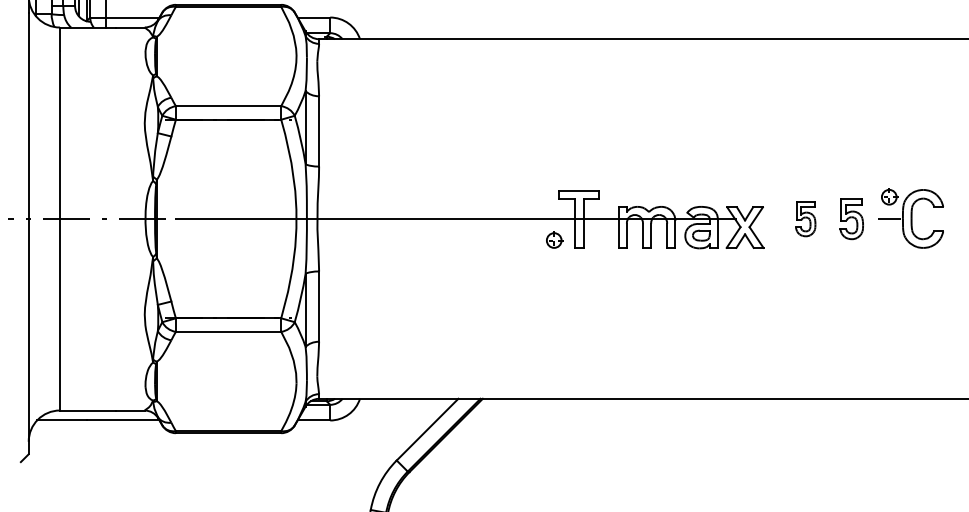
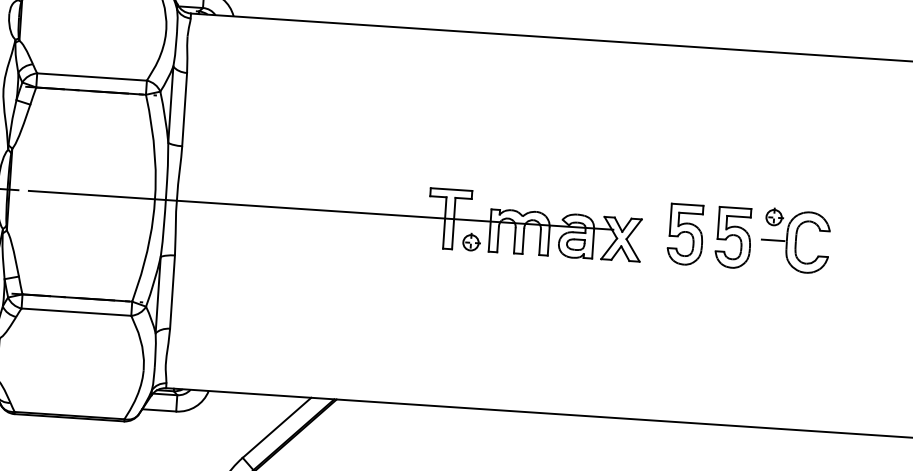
part: (805, 218) -> (685, 233), size x1.67
part: (851, 218) -> (733, 237), size x1.43
part: (554, 239) -> (471, 241), moved

